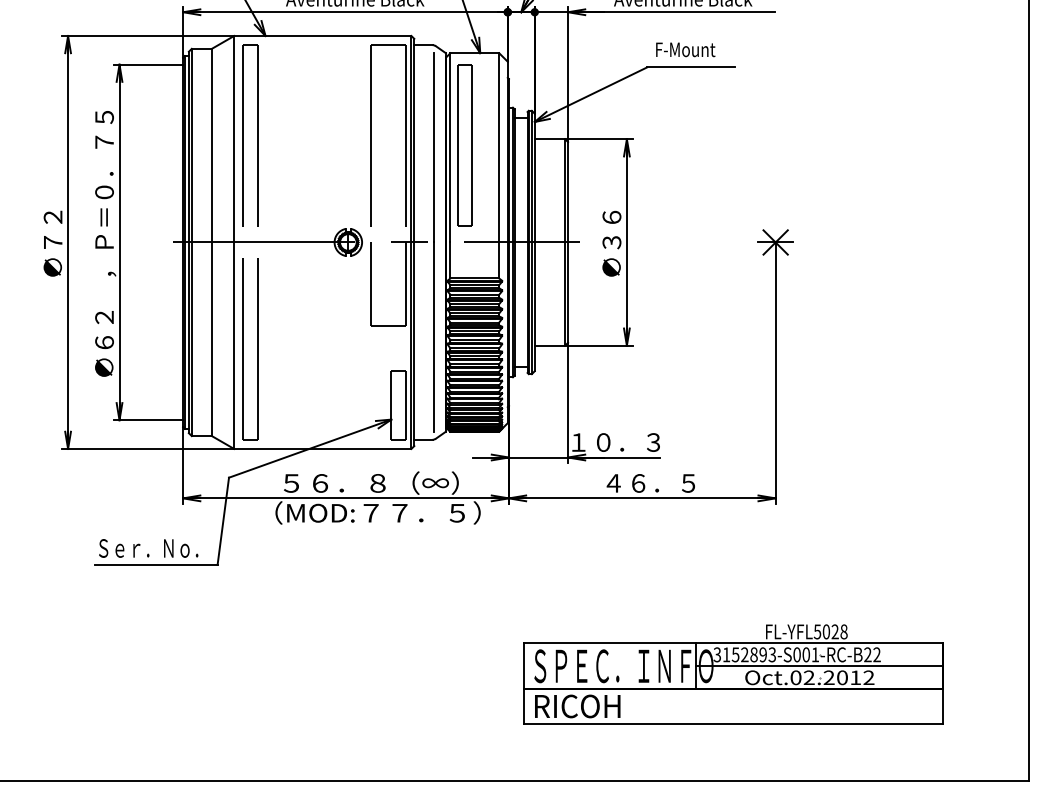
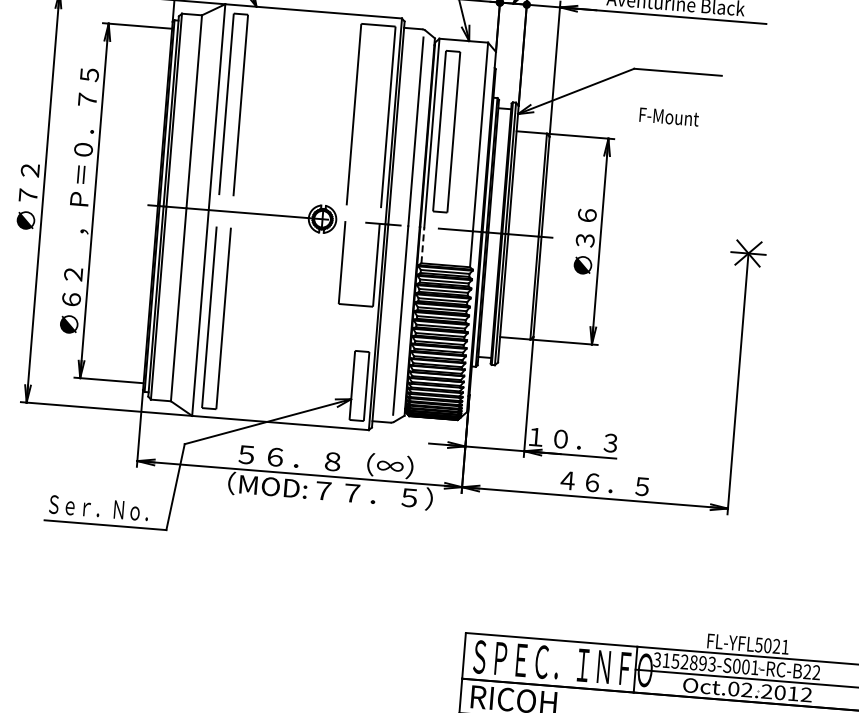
text: (685, 49) -> (669, 116), moved
line: (450, 260) -> (422, 245), solid -> dashed
text: (843, 631) -> (784, 646), FL-YFL5028 -> FL-YFL5021

